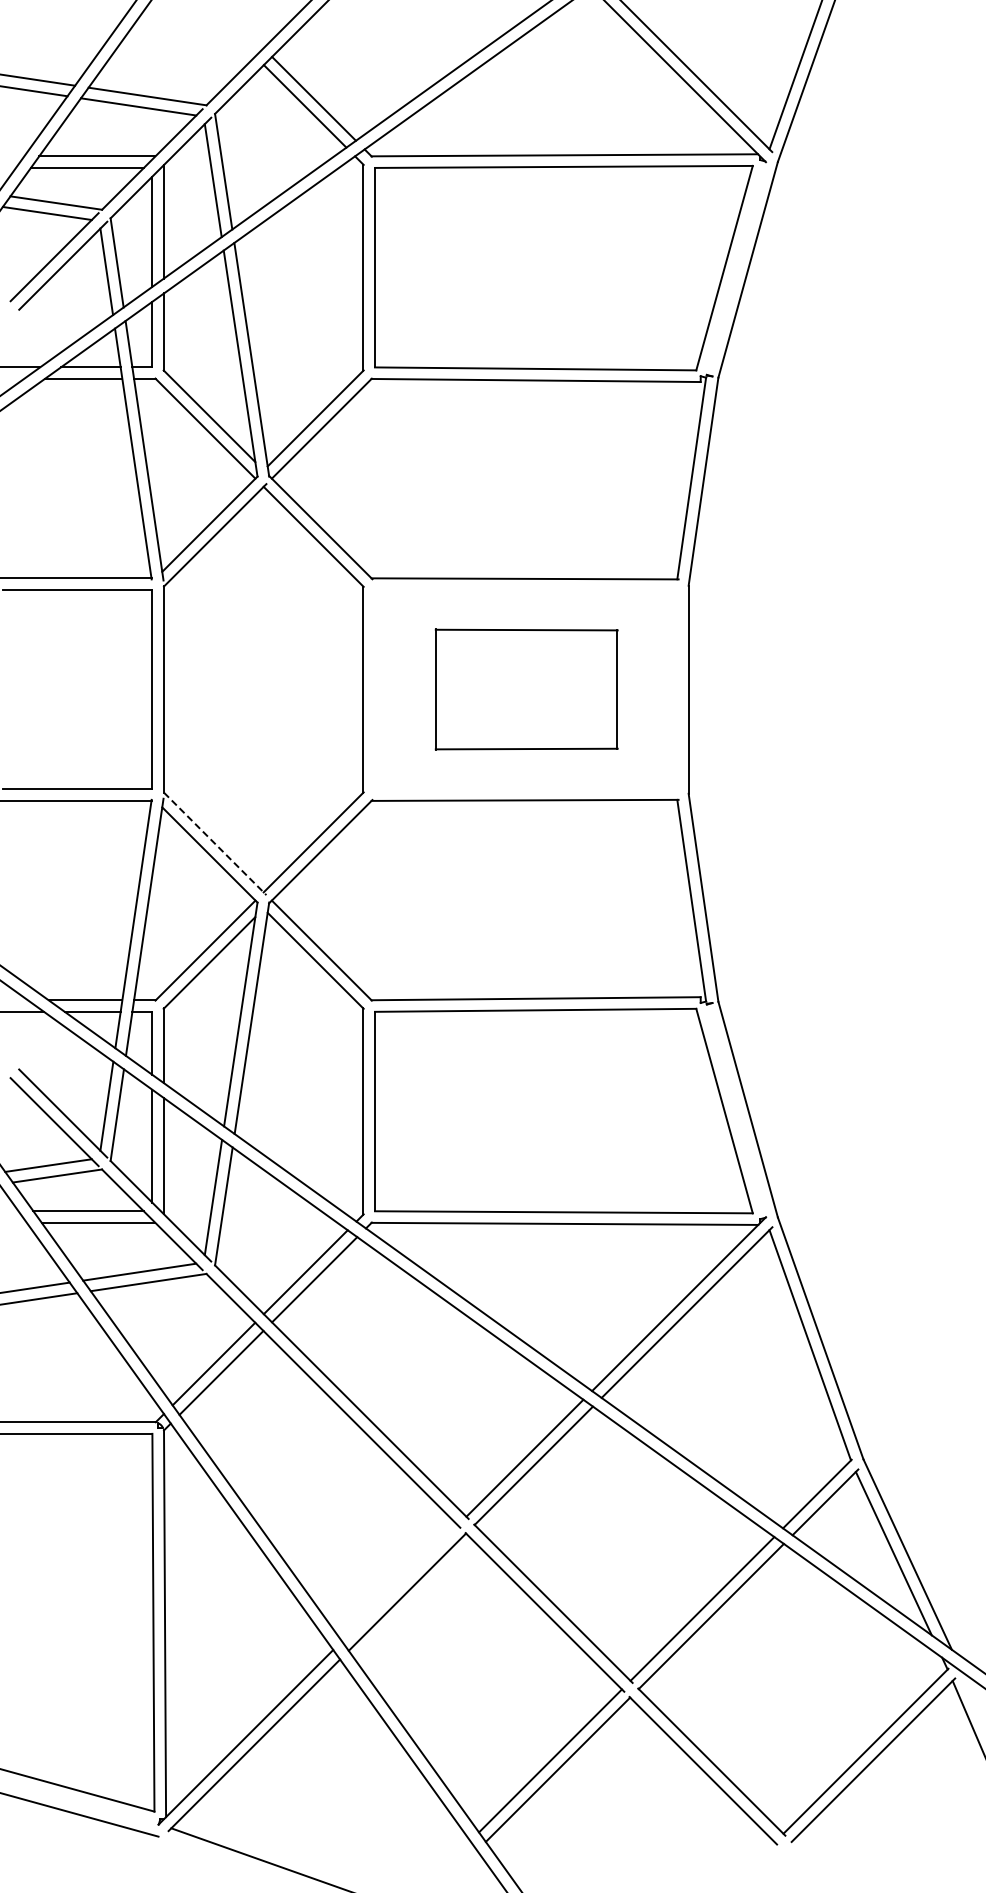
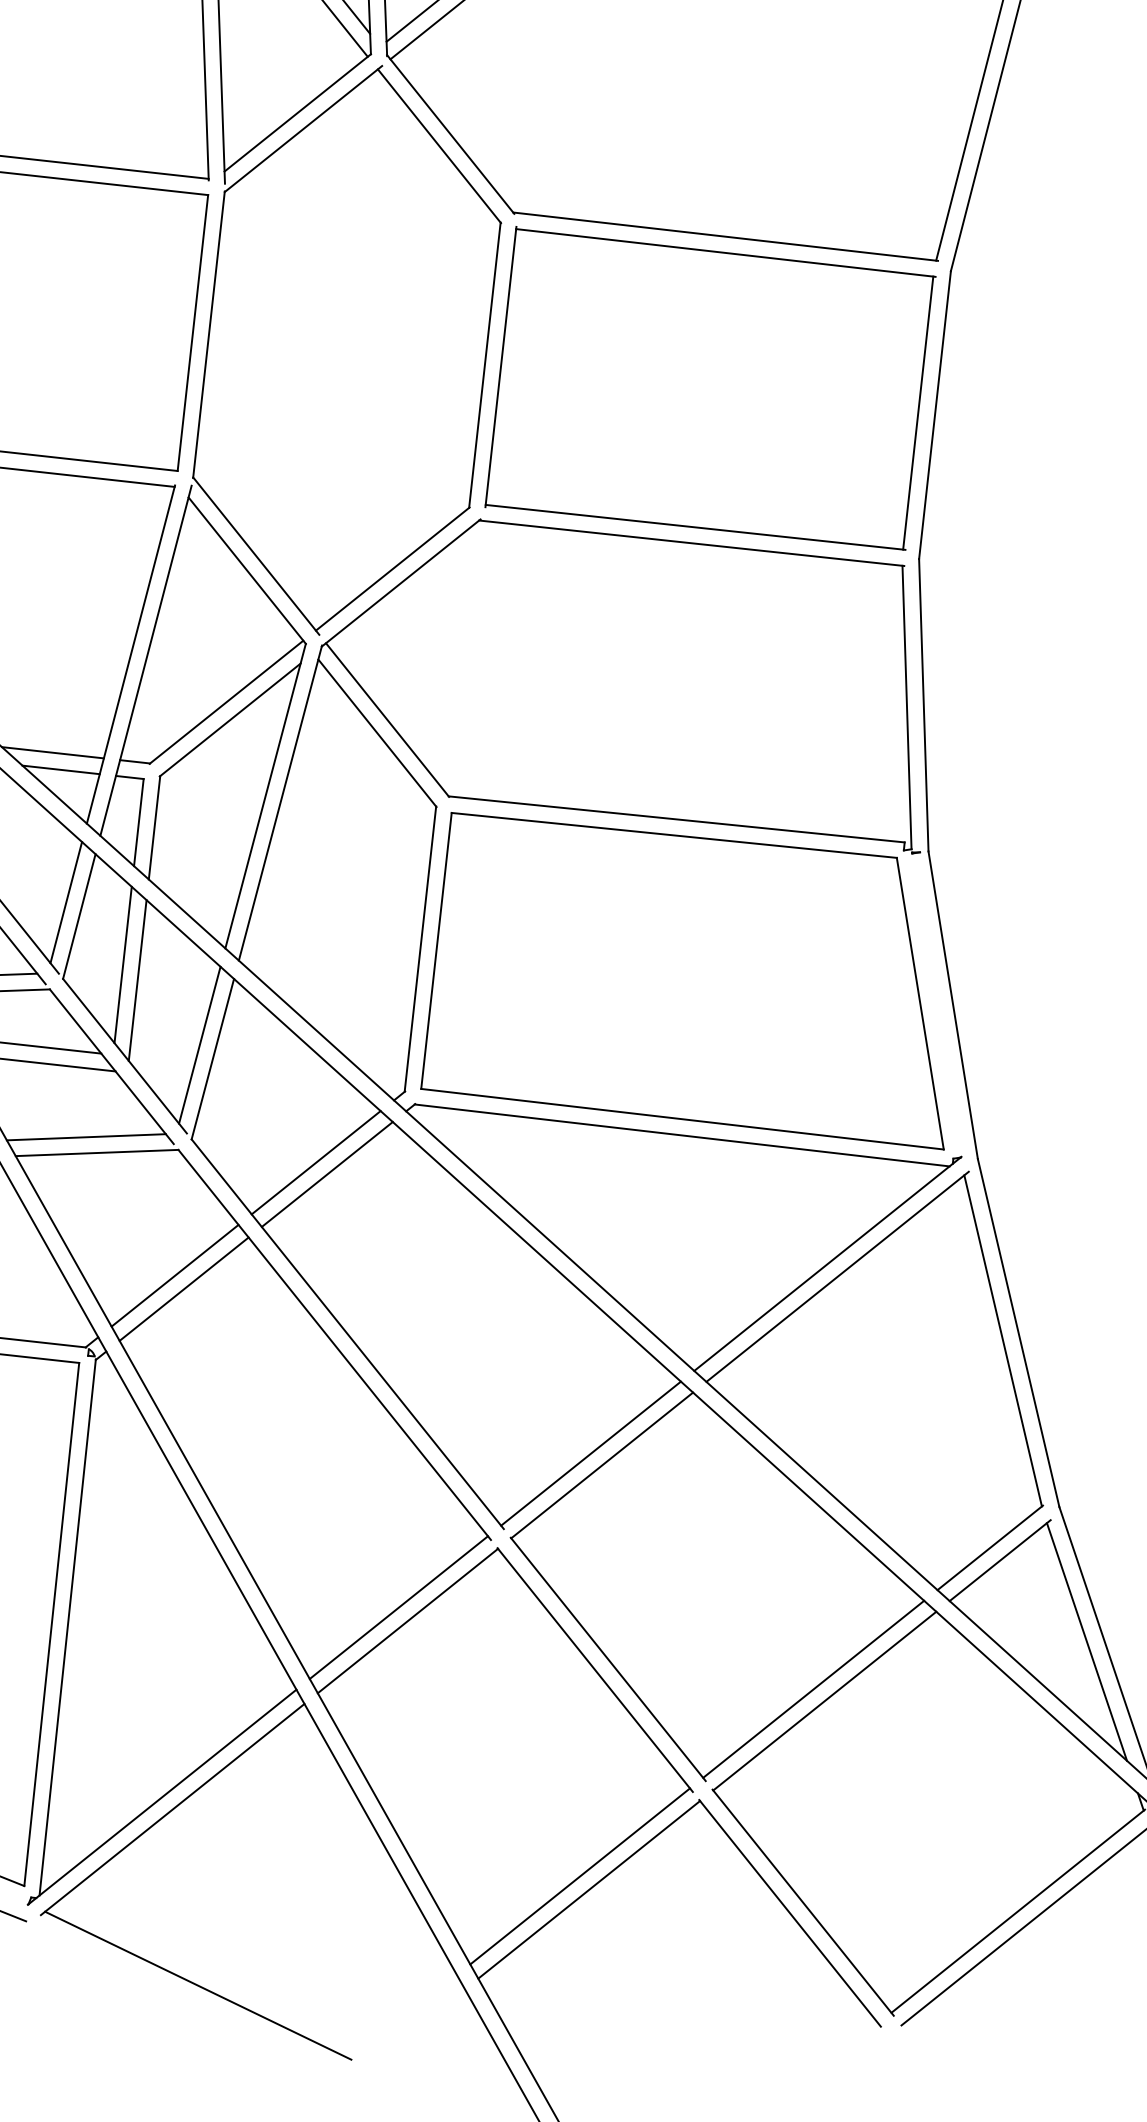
part: (526, 689) -> (710, 390), size x1.67
line: (215, 844) -> (256, 556), dashed -> solid
line: (399, 1583) -> (398, 1607), added

